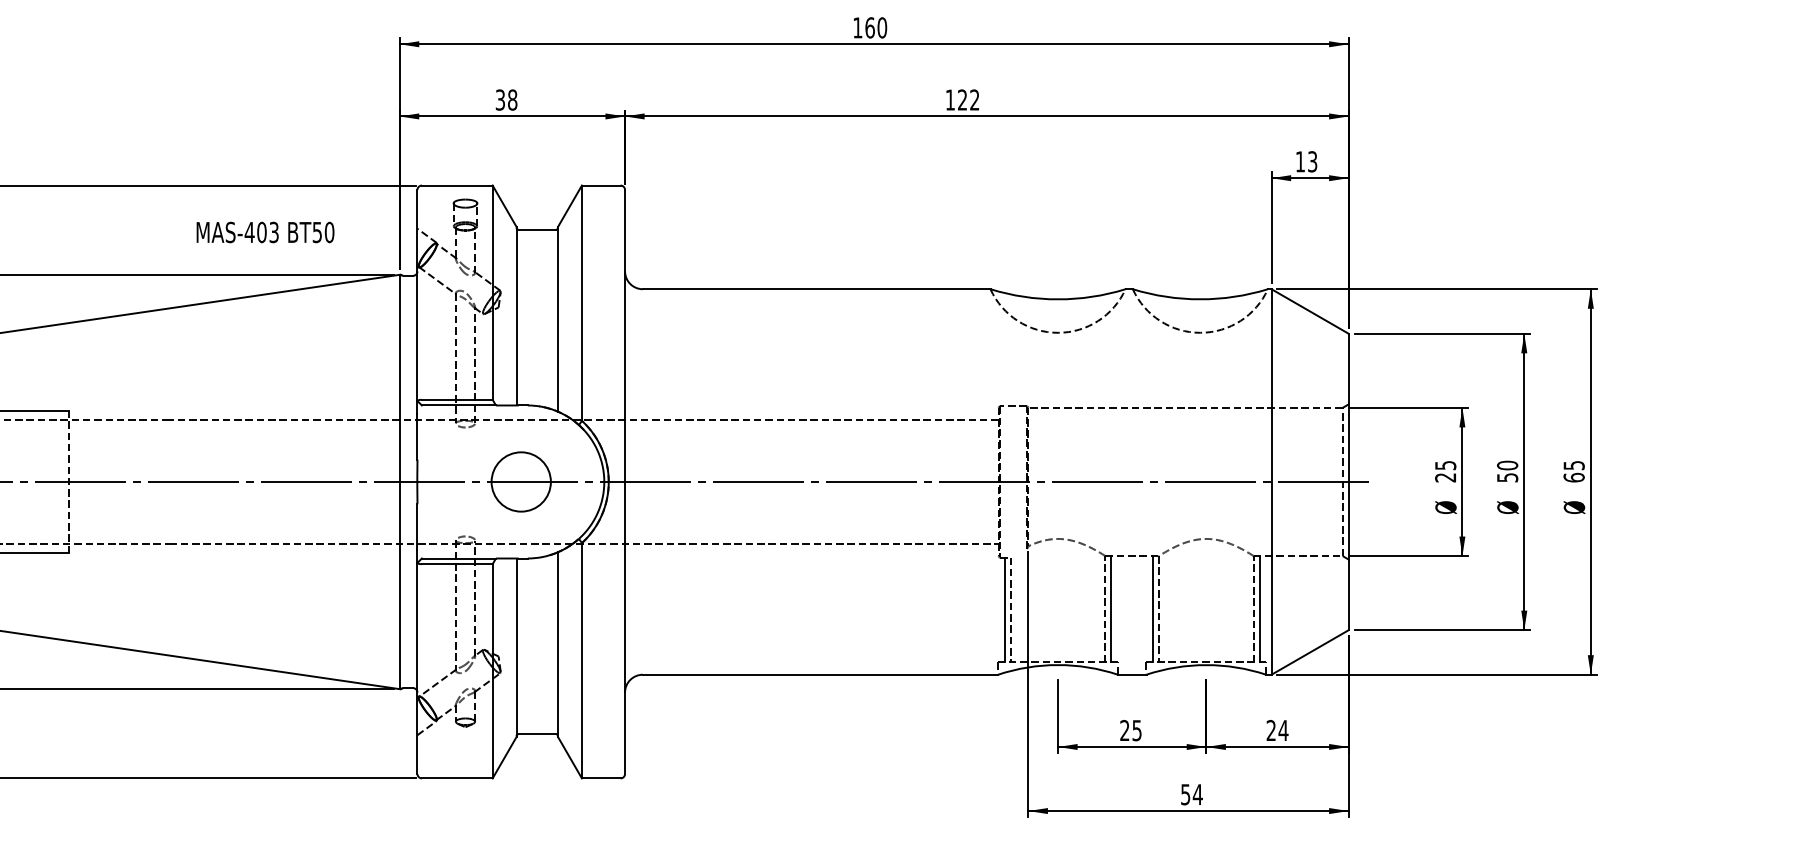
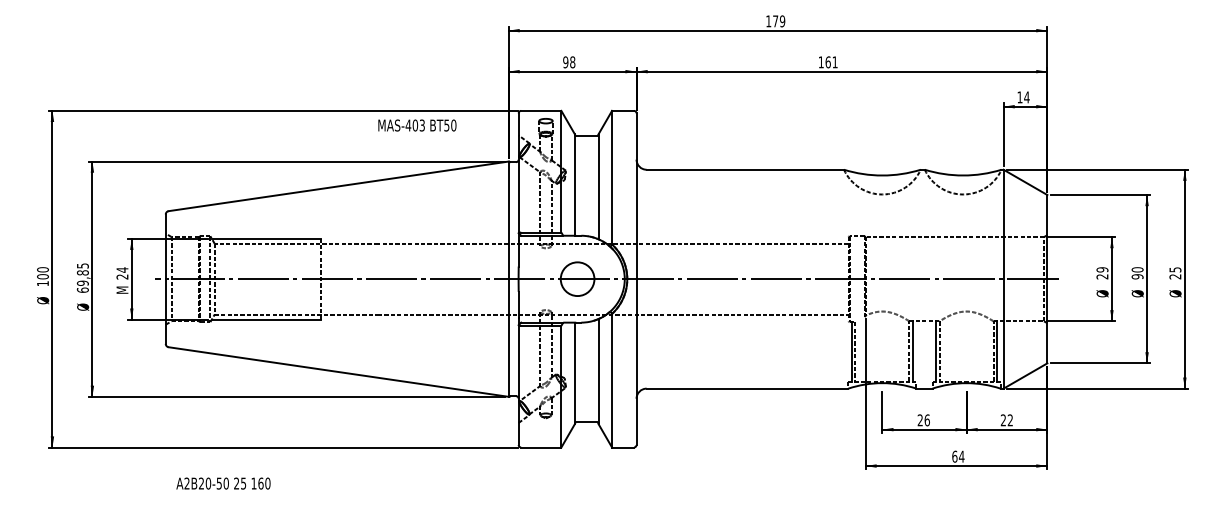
text: (876, 28) -> (779, 21), 160 -> 179
text: (499, 100) -> (565, 62), 38 -> 98
text: (968, 100) -> (831, 62), 122 -> 161
text: (1311, 161) -> (1026, 97), 13 -> 14
text: (265, 232) -> (417, 125), moved
text: (1445, 464) -> (1102, 269), 25 -> 29
text: (1507, 477) -> (1137, 276), 50 -> 90
text: (1574, 477) -> (1175, 276), 65 -> 25
text: (1135, 730) -> (926, 420), 25 -> 26
text: (1283, 730) -> (1010, 420), 24 -> 22
text: (1185, 794) -> (954, 456), 54 -> 64

